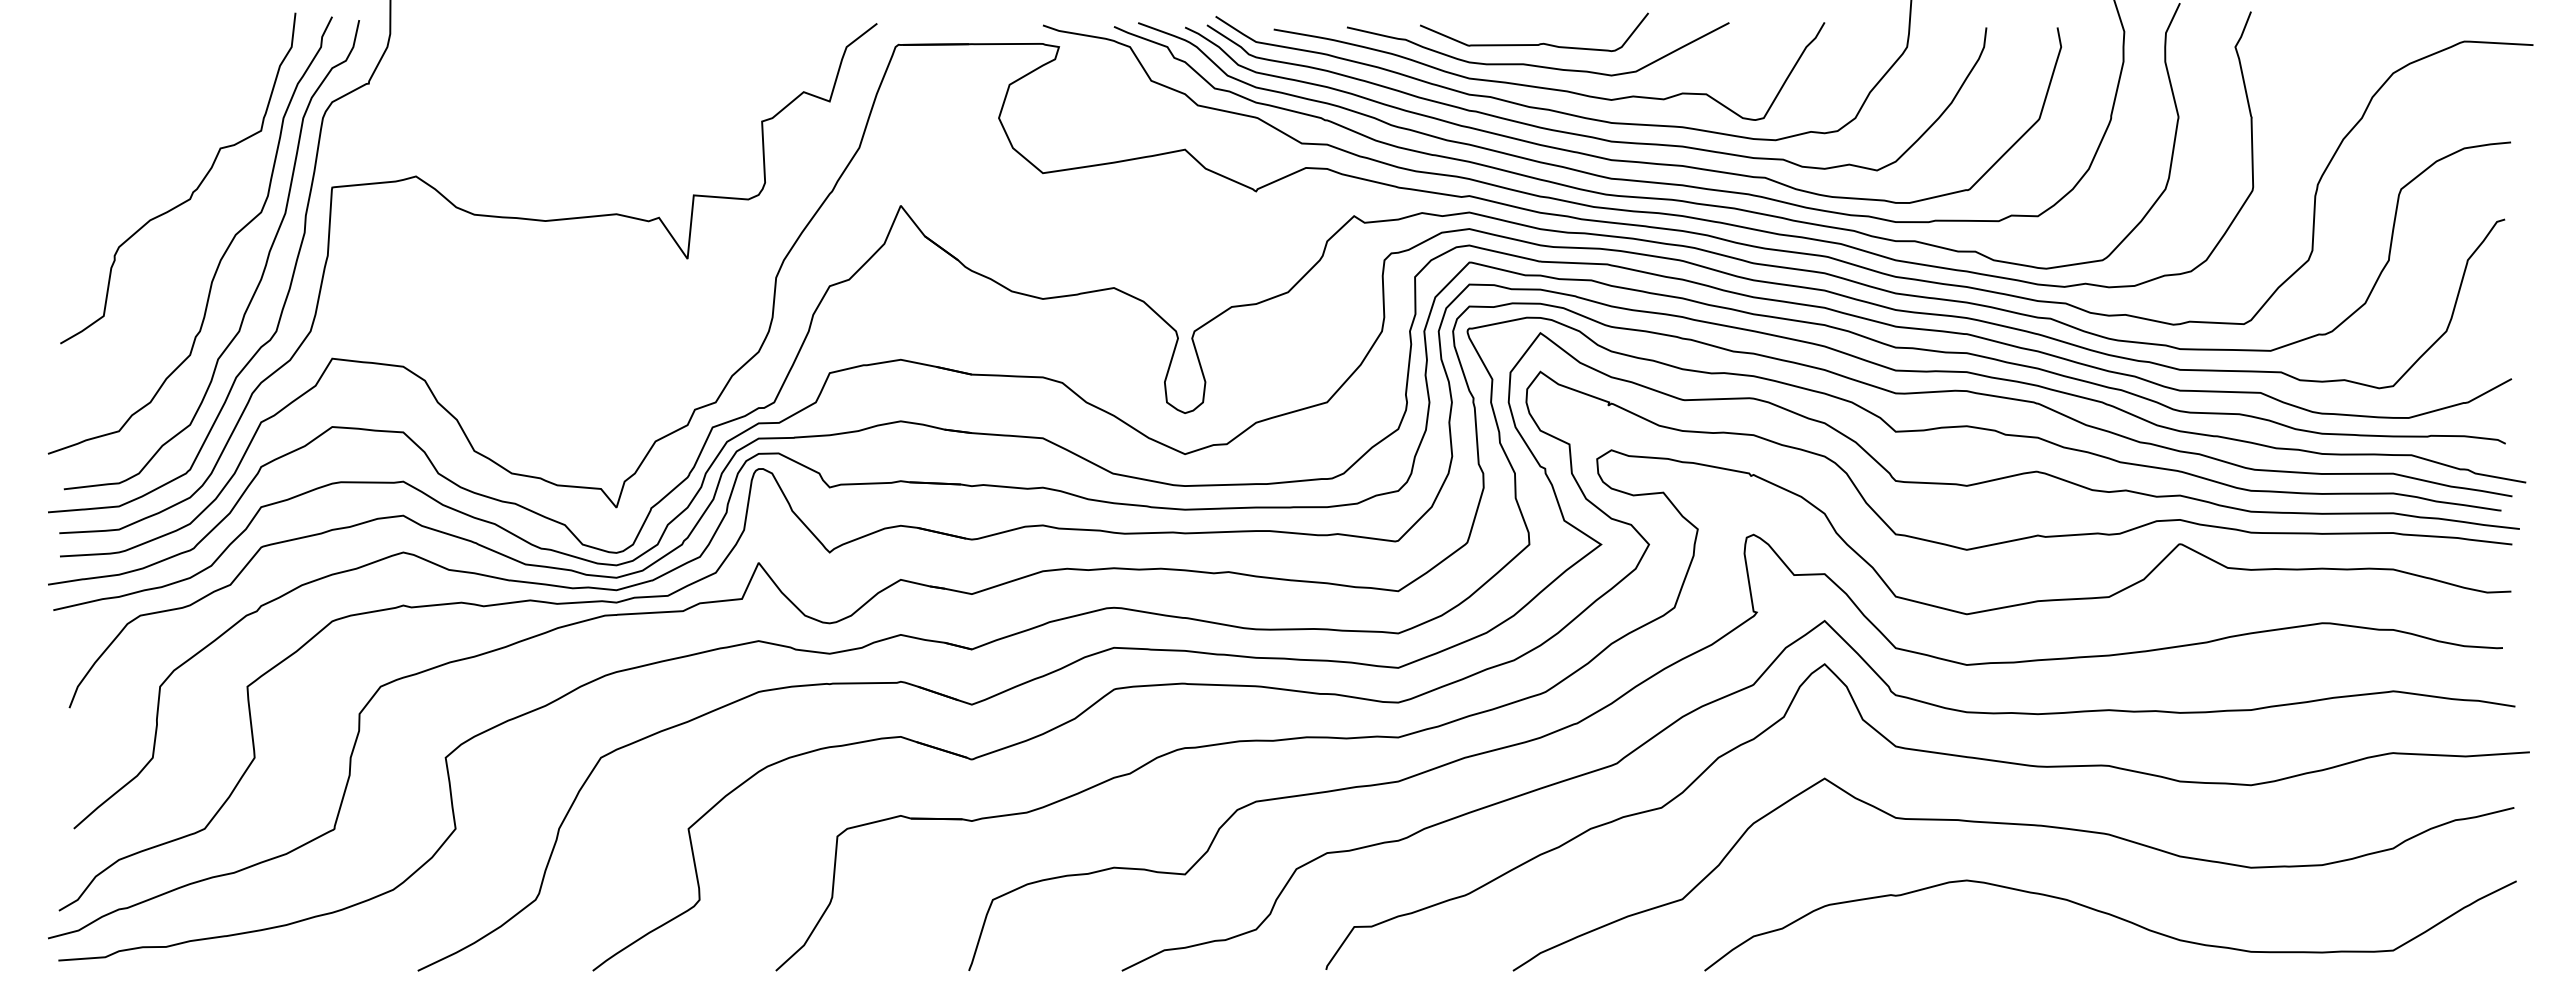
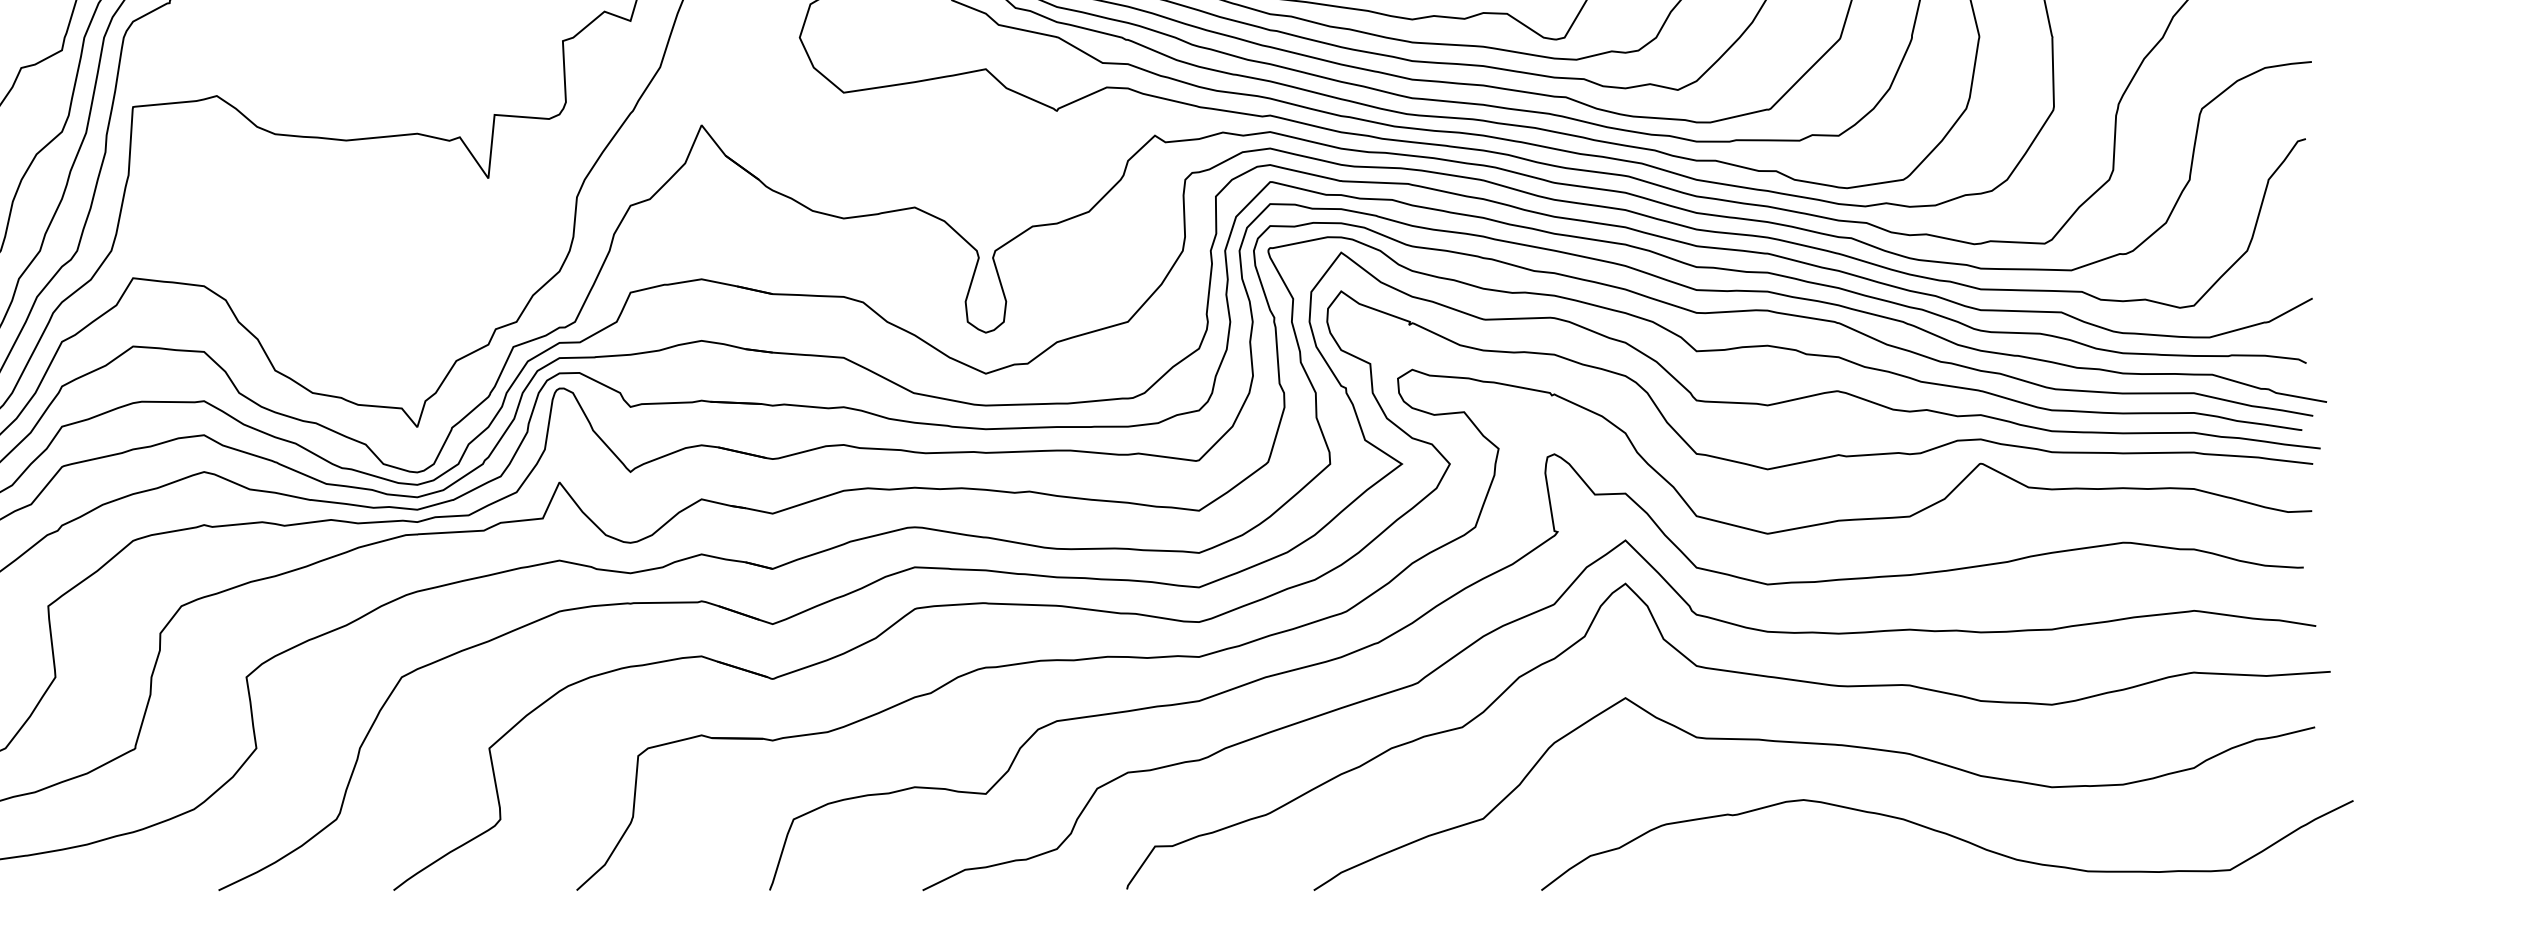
curve: (2114, 917) -> (1951, 837), moved

